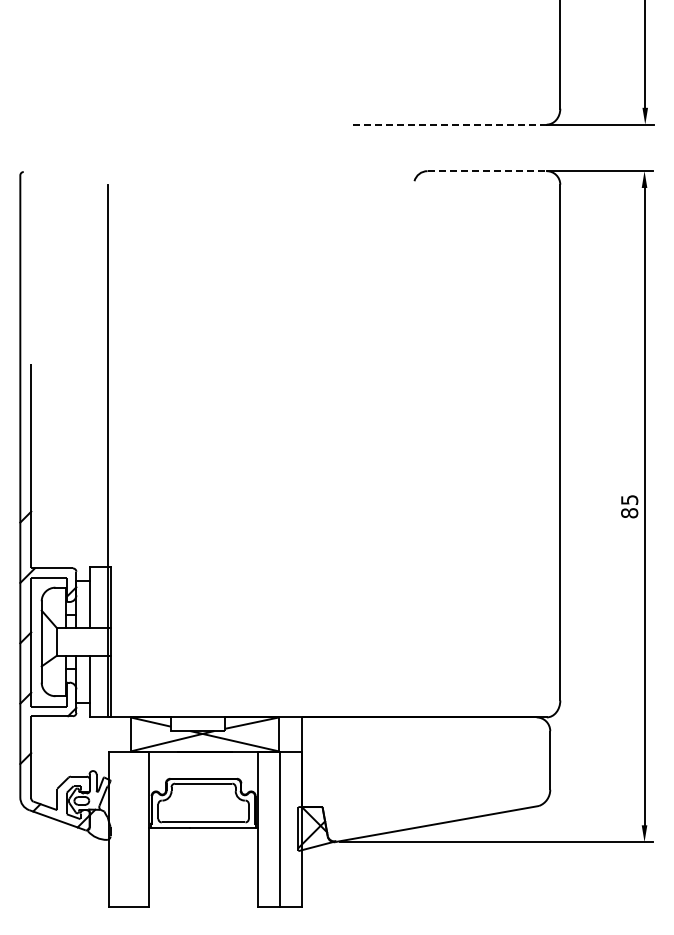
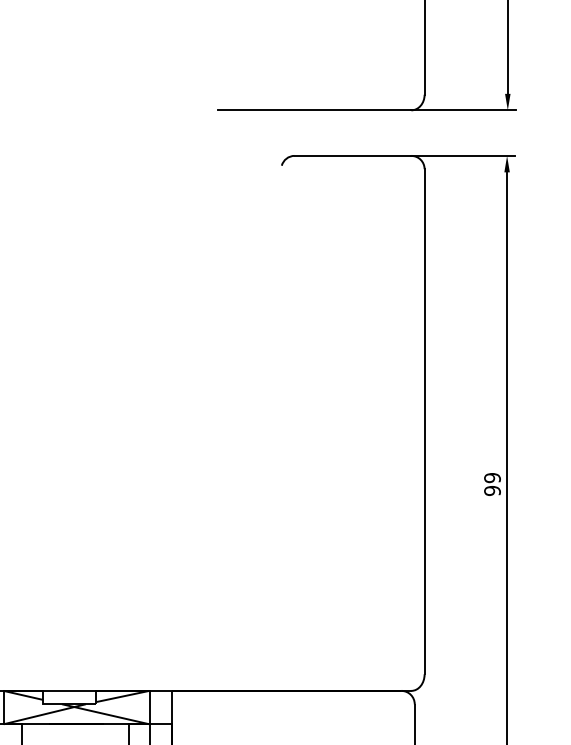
line: (448, 124) -> (315, 110), dashed -> solid
line: (487, 171) -> (353, 156), dashed -> solid
text: (629, 506) -> (492, 484), 85 -> 99

